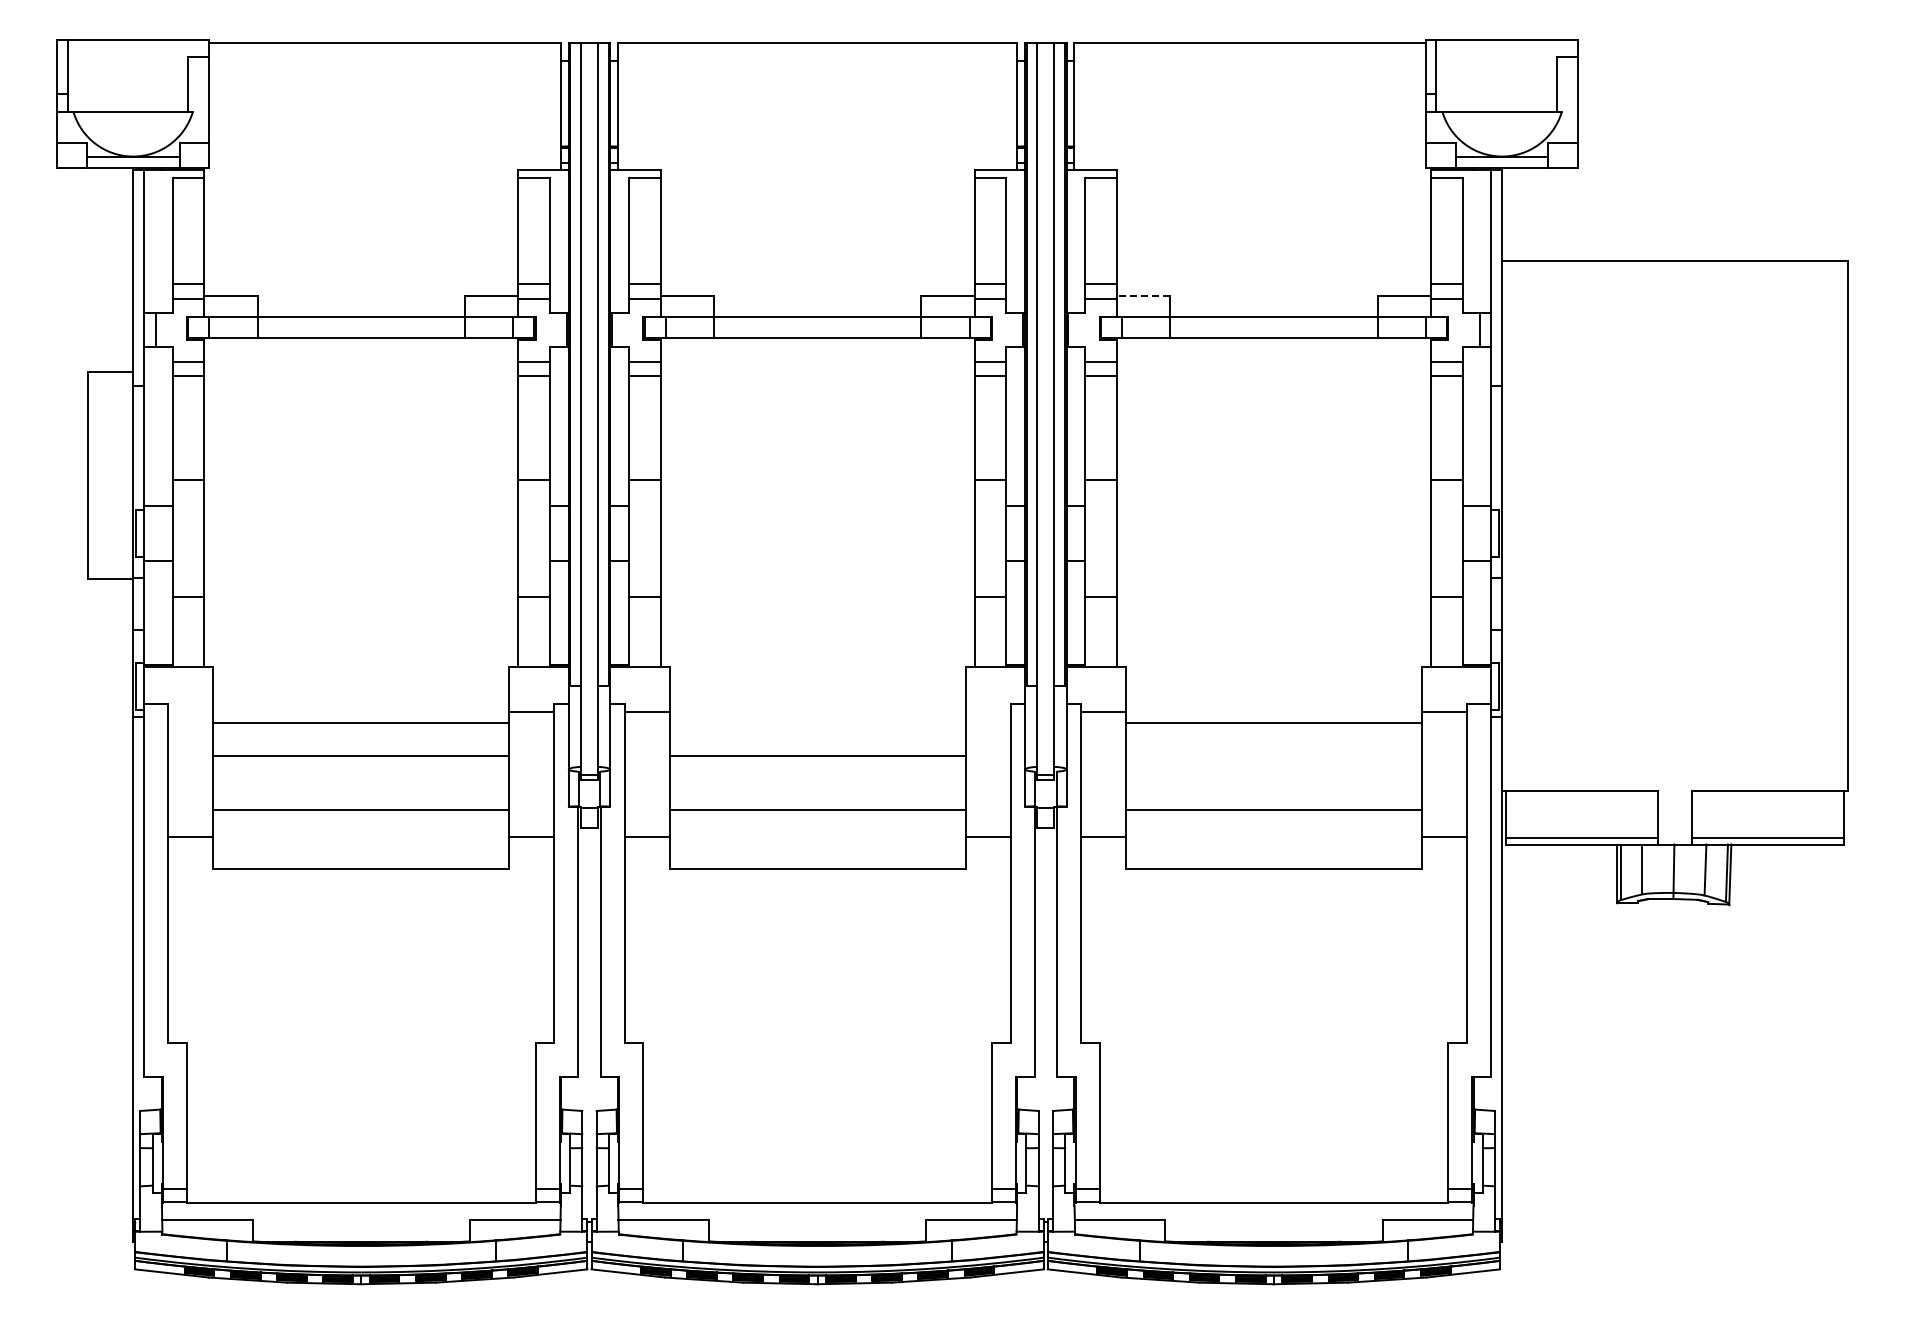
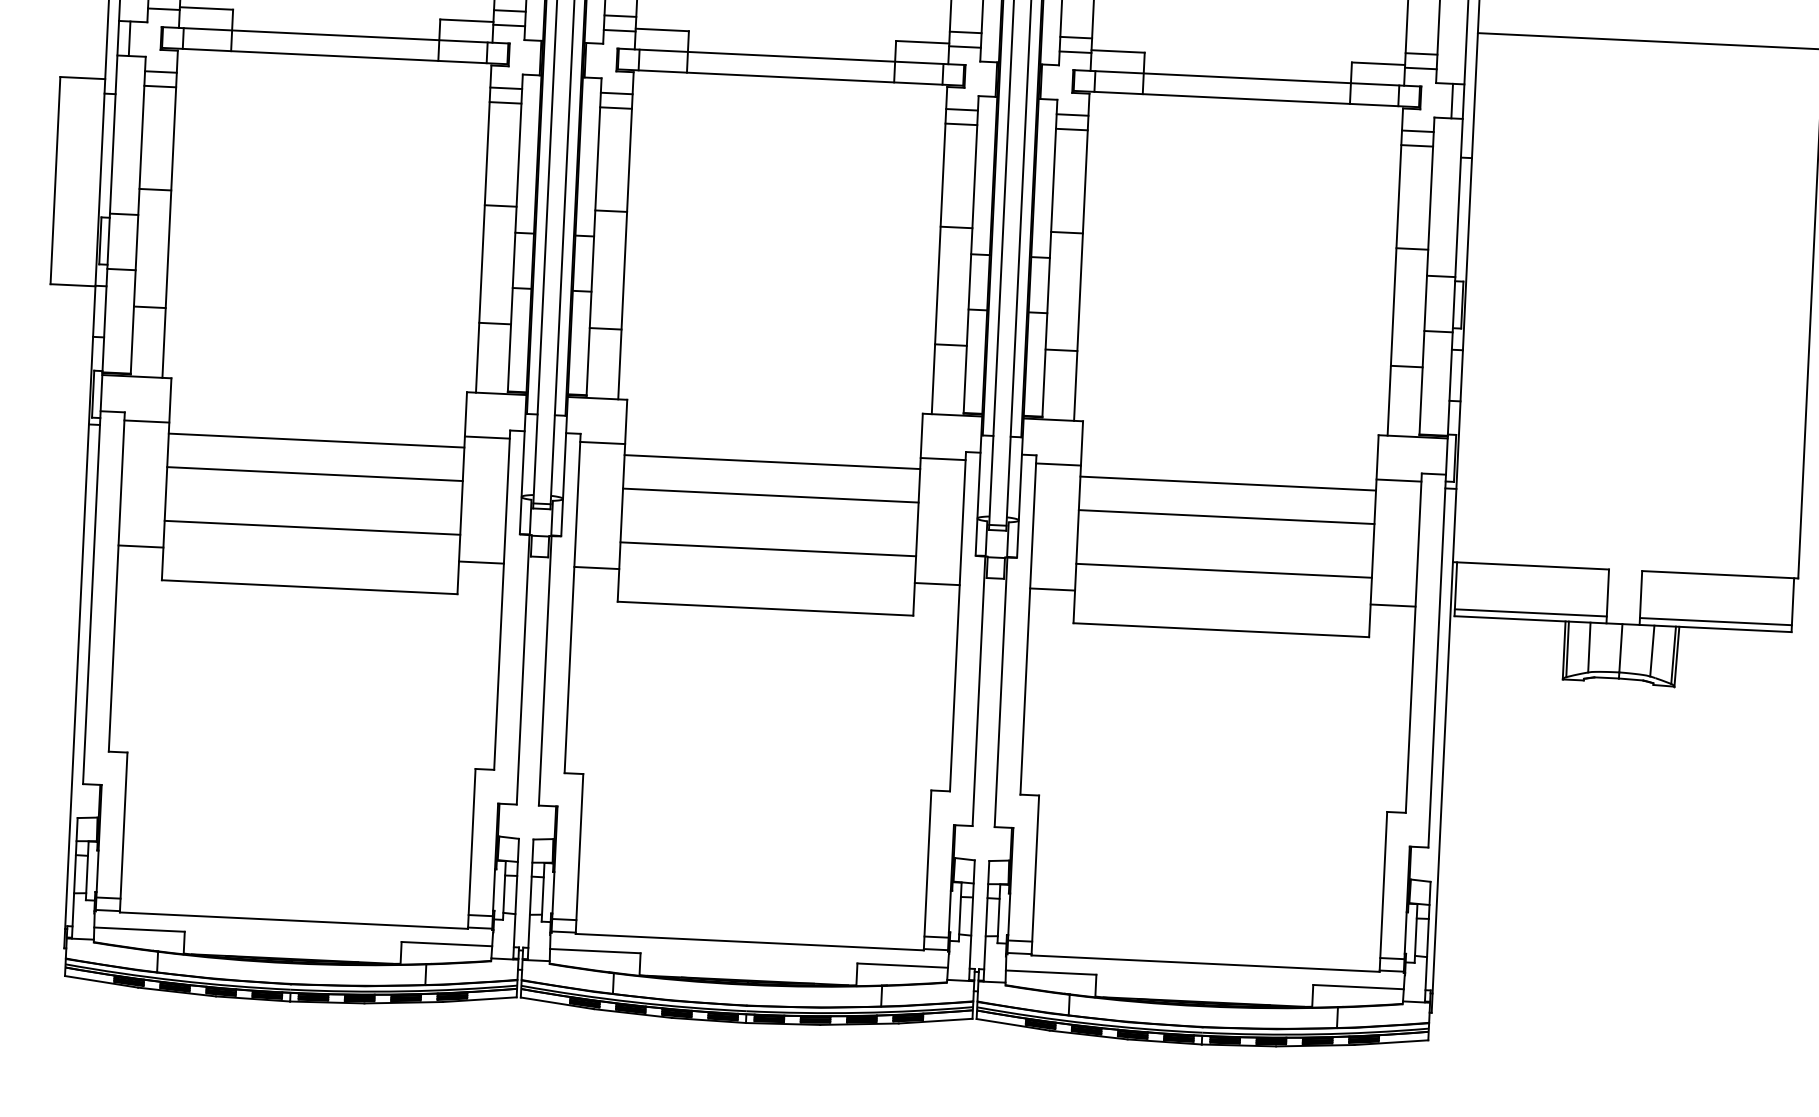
line: (1143, 296) -> (1117, 51), dashed -> solid
line: (190, 711) -> (146, 421), added
line: (987, 711) -> (942, 458), added
line: (817, 722) -> (772, 461), added
line: (1273, 756) -> (1226, 517), added

